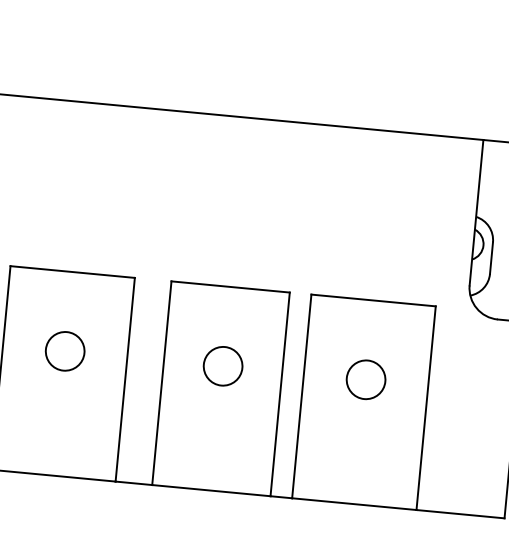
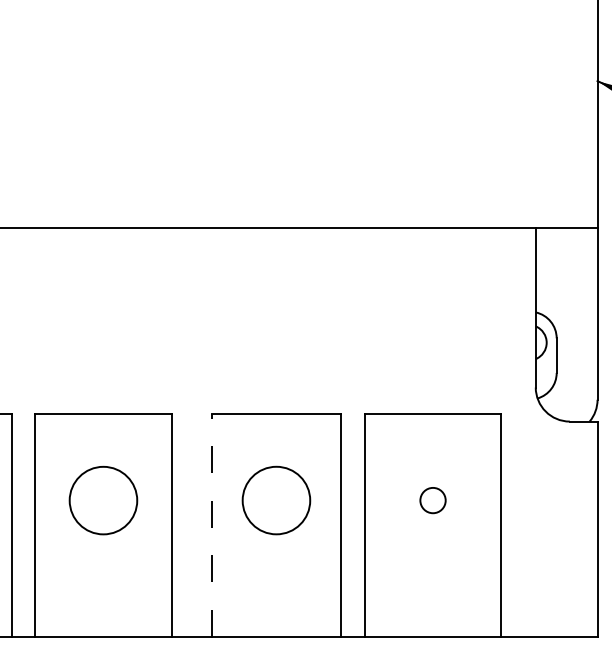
circle: (65, 351) -> (103, 500), size x1.6
circle: (223, 366) -> (276, 500), size x1.6
circle: (365, 379) -> (432, 500), size x0.6
line: (161, 383) -> (211, 525), solid -> dashed

